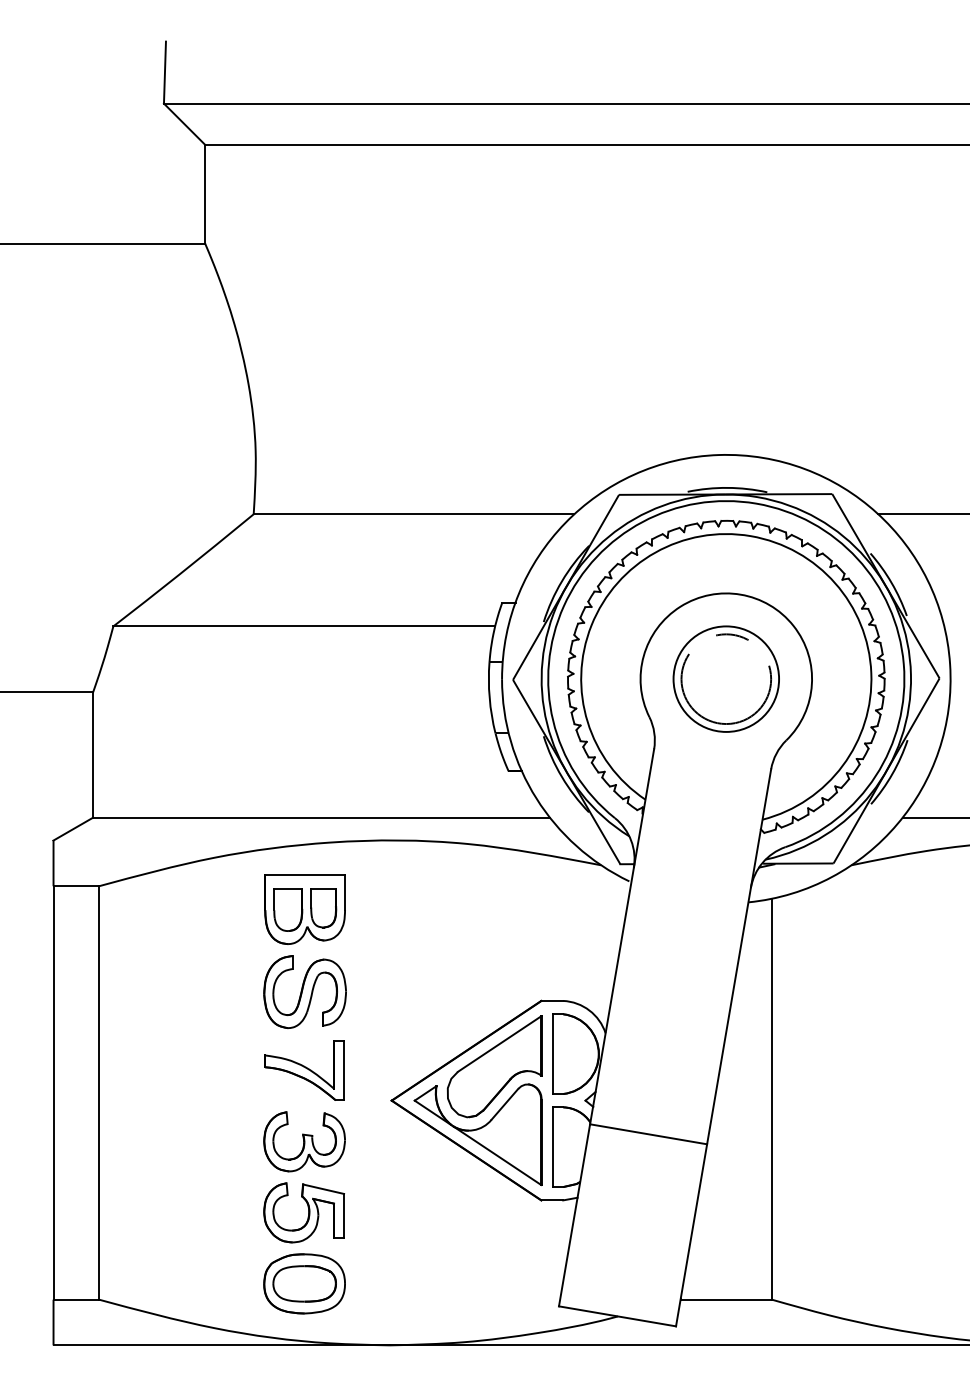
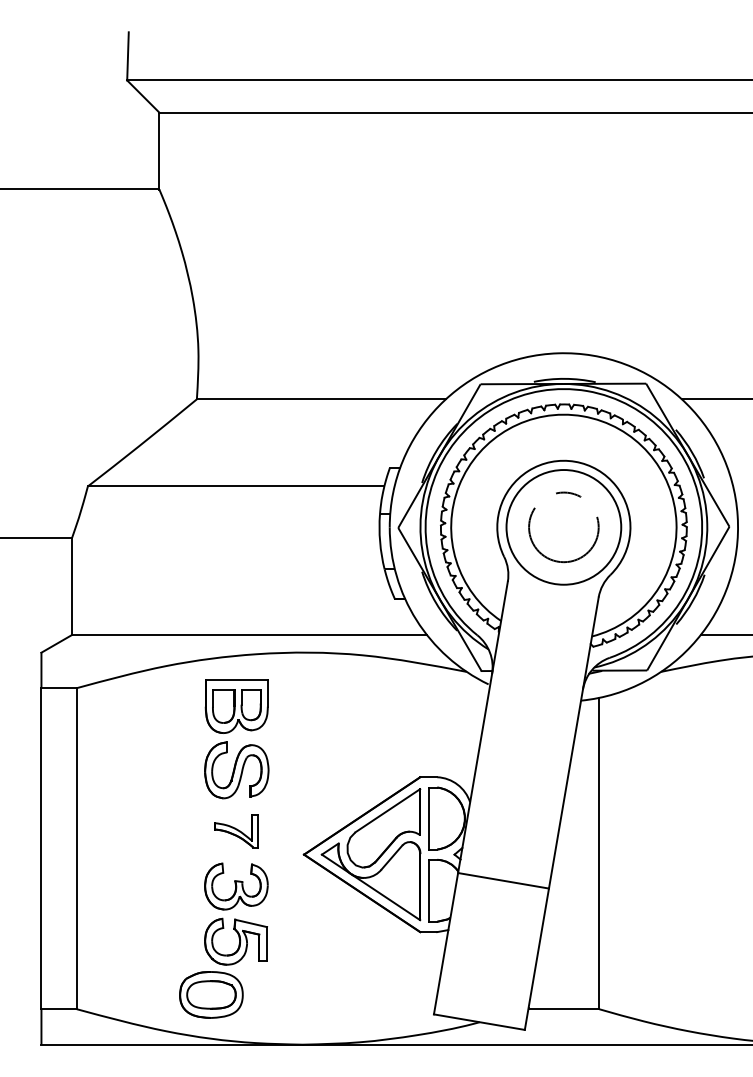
circle: (725, 679) -> (563, 527), size x1.4
part: (304, 1070) -> (236, 831), size x0.7
part: (304, 1283) -> (211, 994), moved

